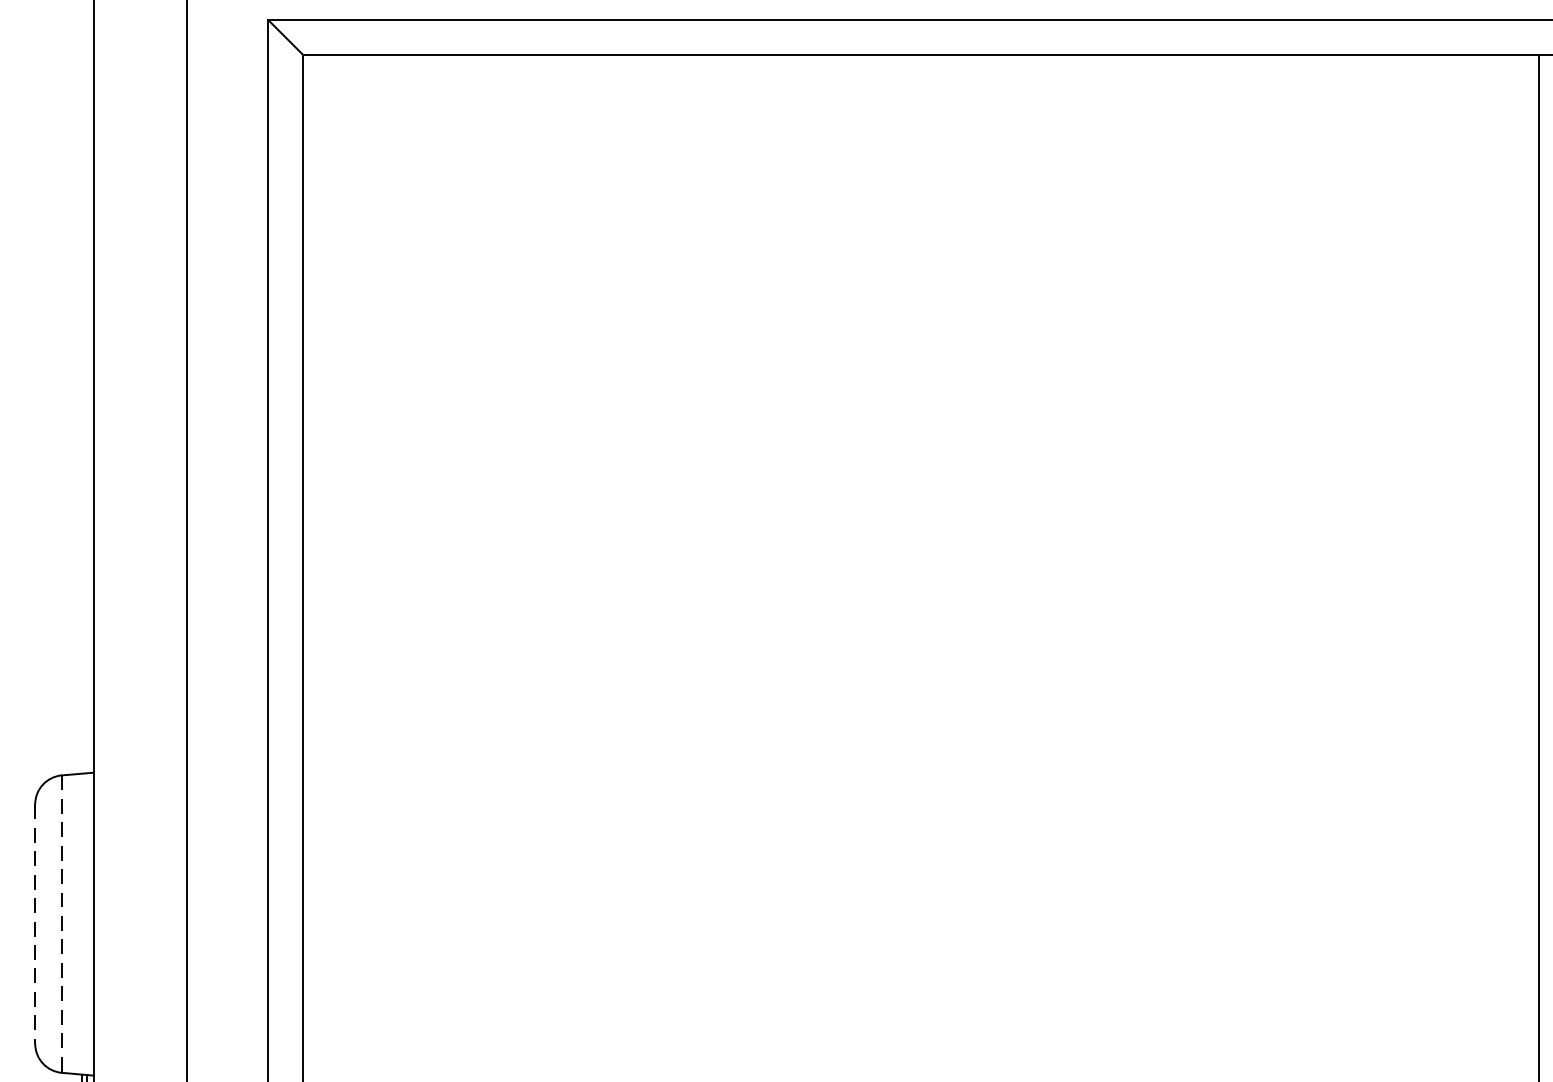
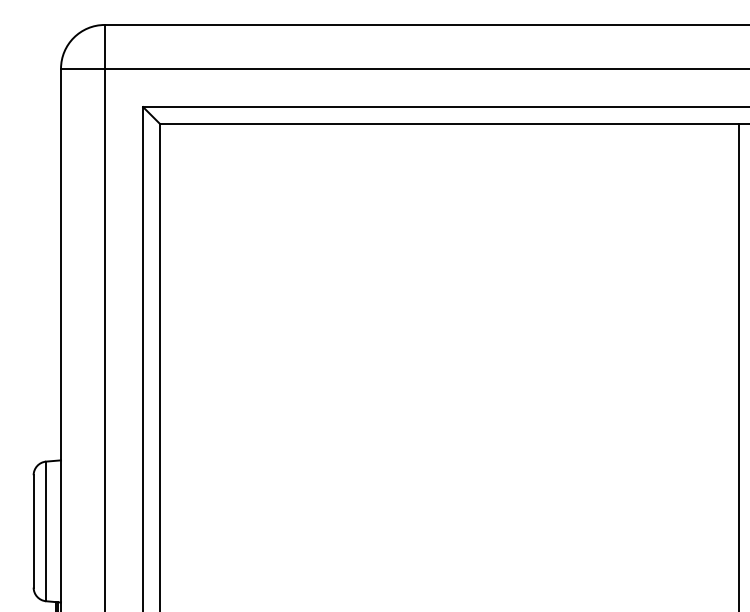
line: (34, 924) -> (33, 531), dashed -> solid
line: (62, 924) -> (46, 531), dashed -> solid

